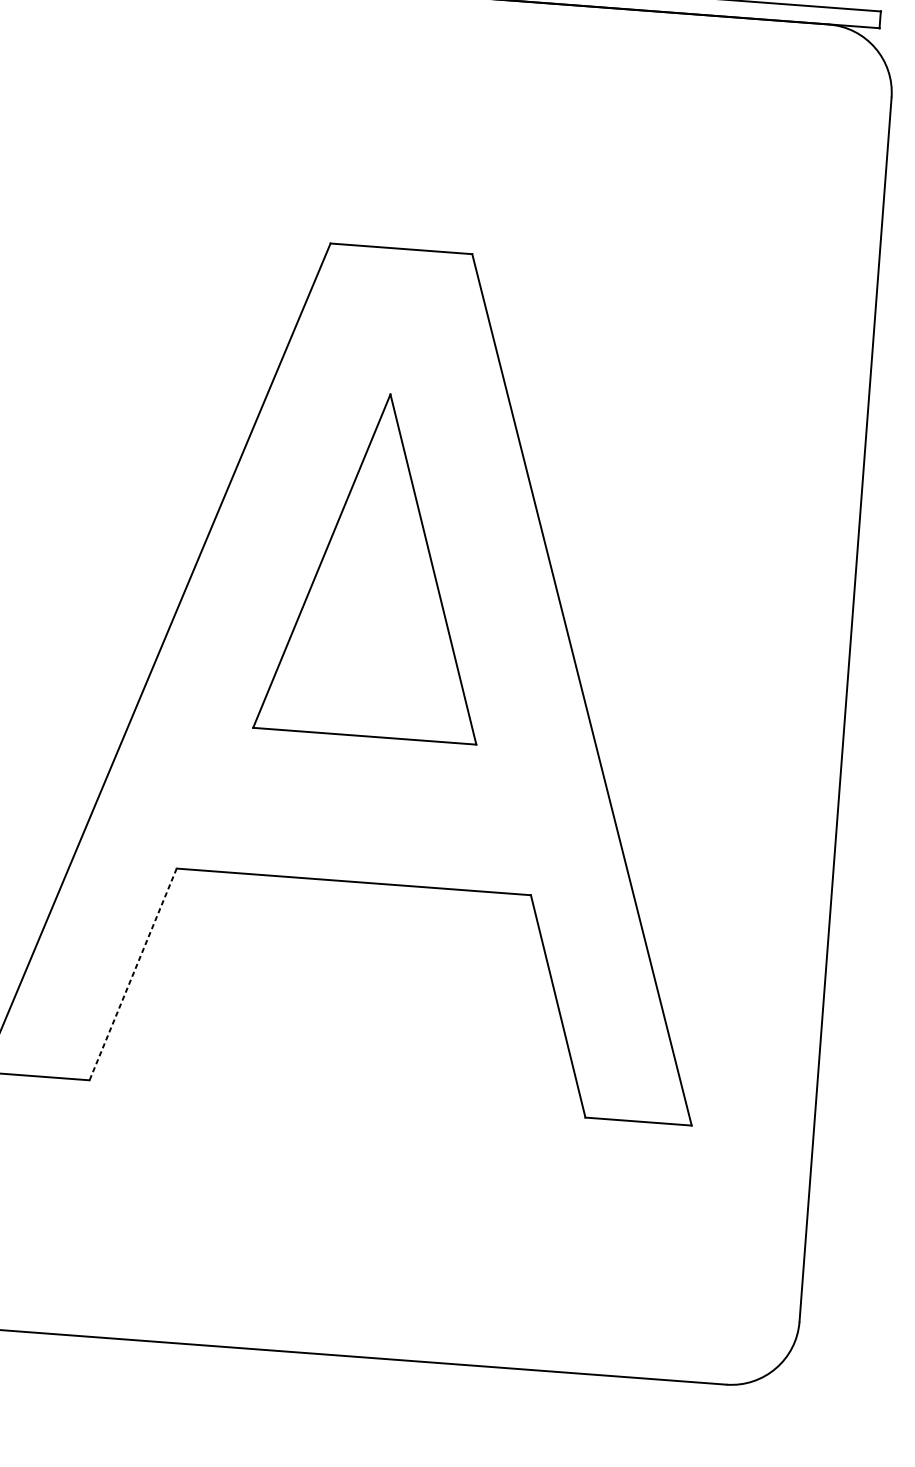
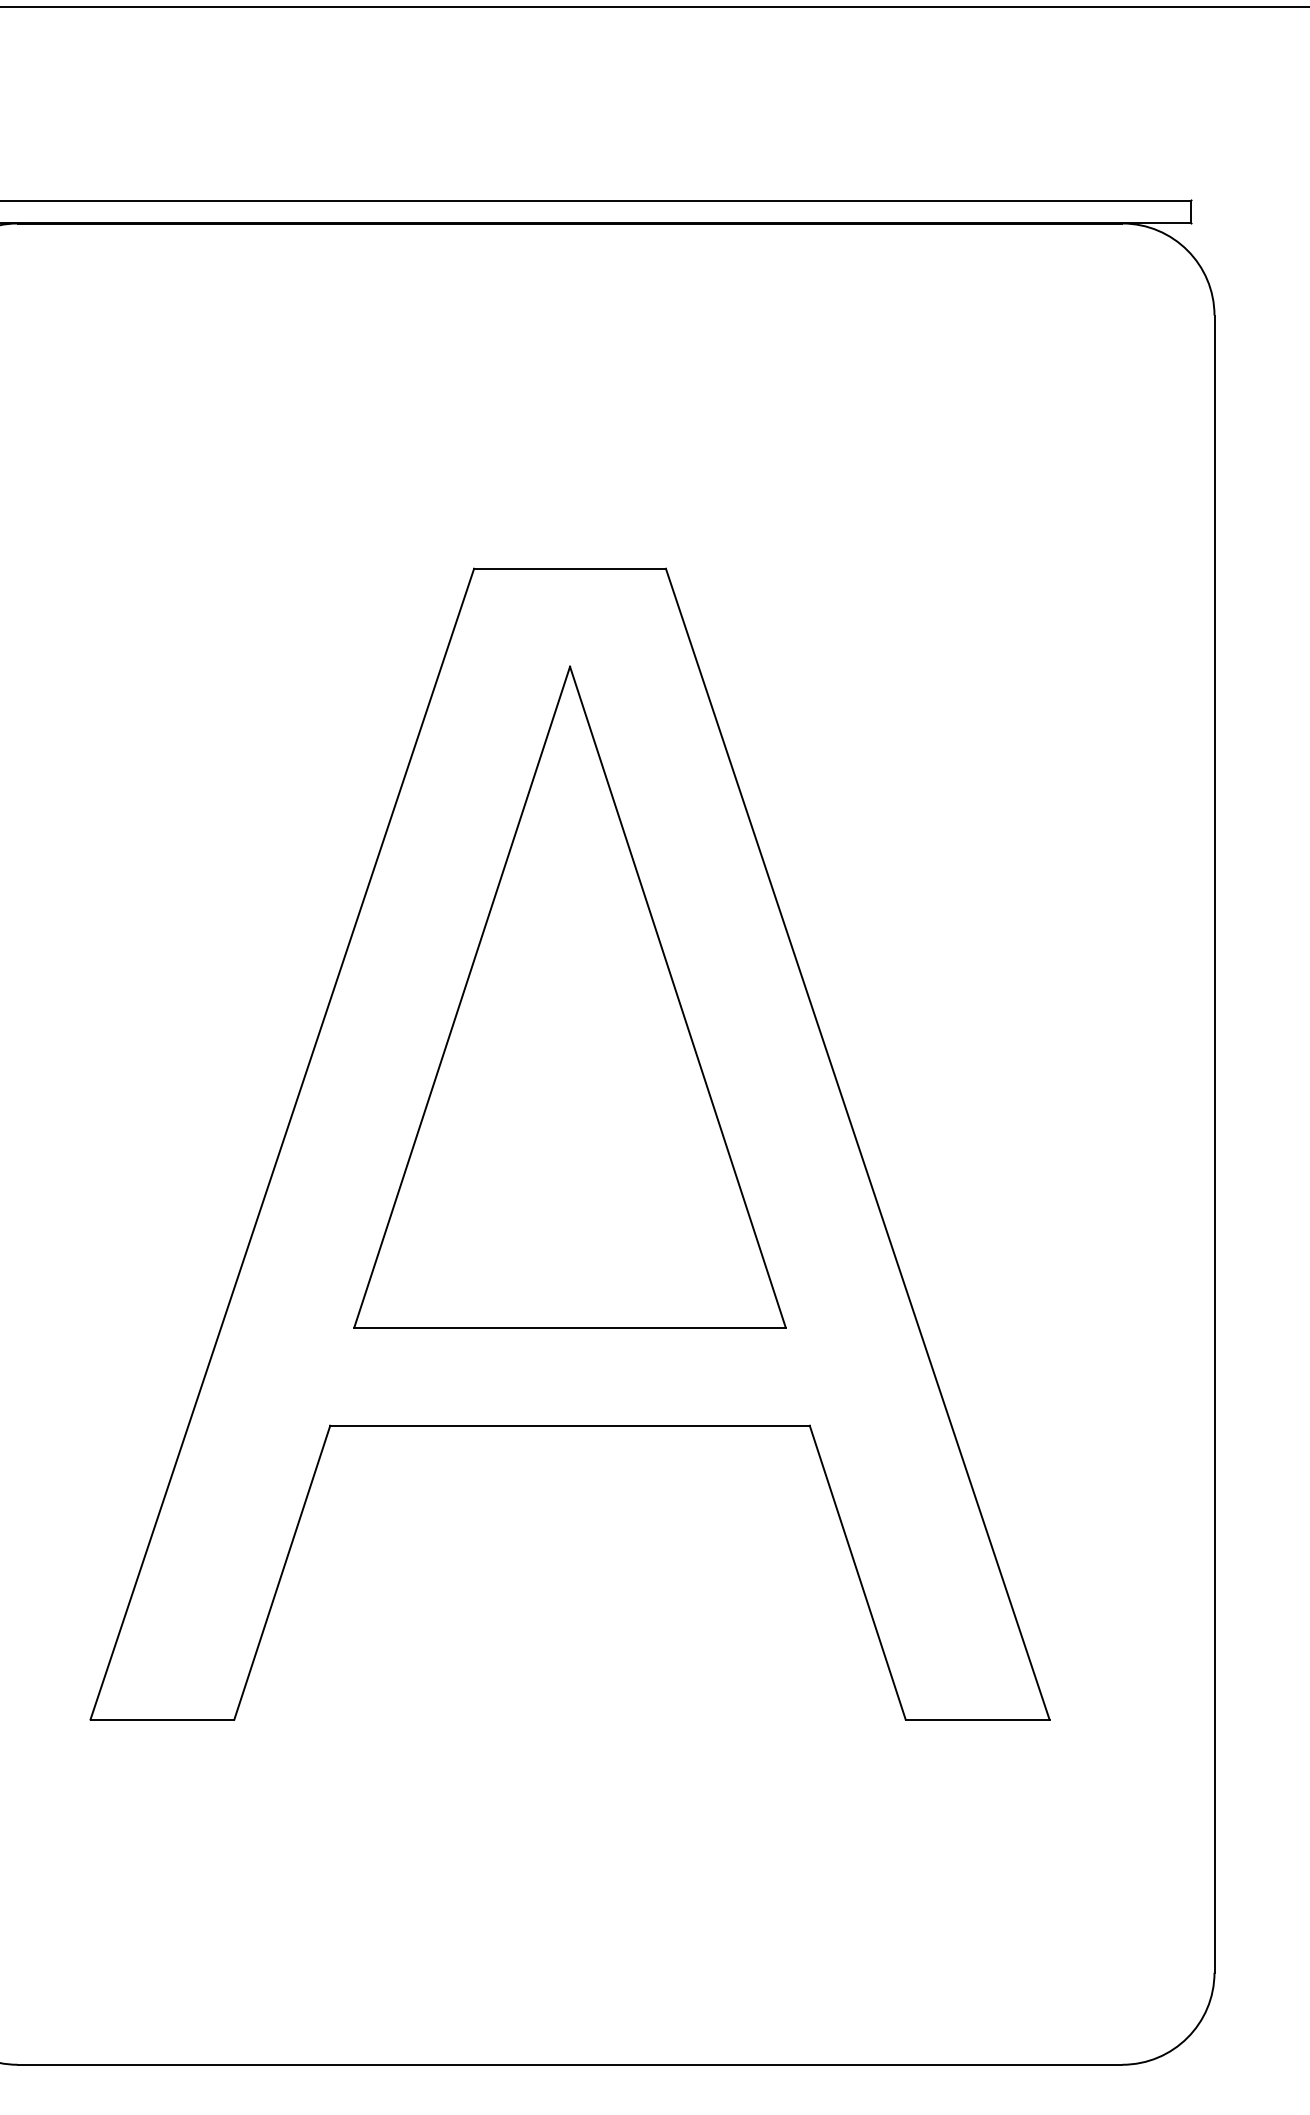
part: (377, 564) -> (569, 996), size x1.43
line: (133, 974) -> (282, 1572), dashed -> solid

